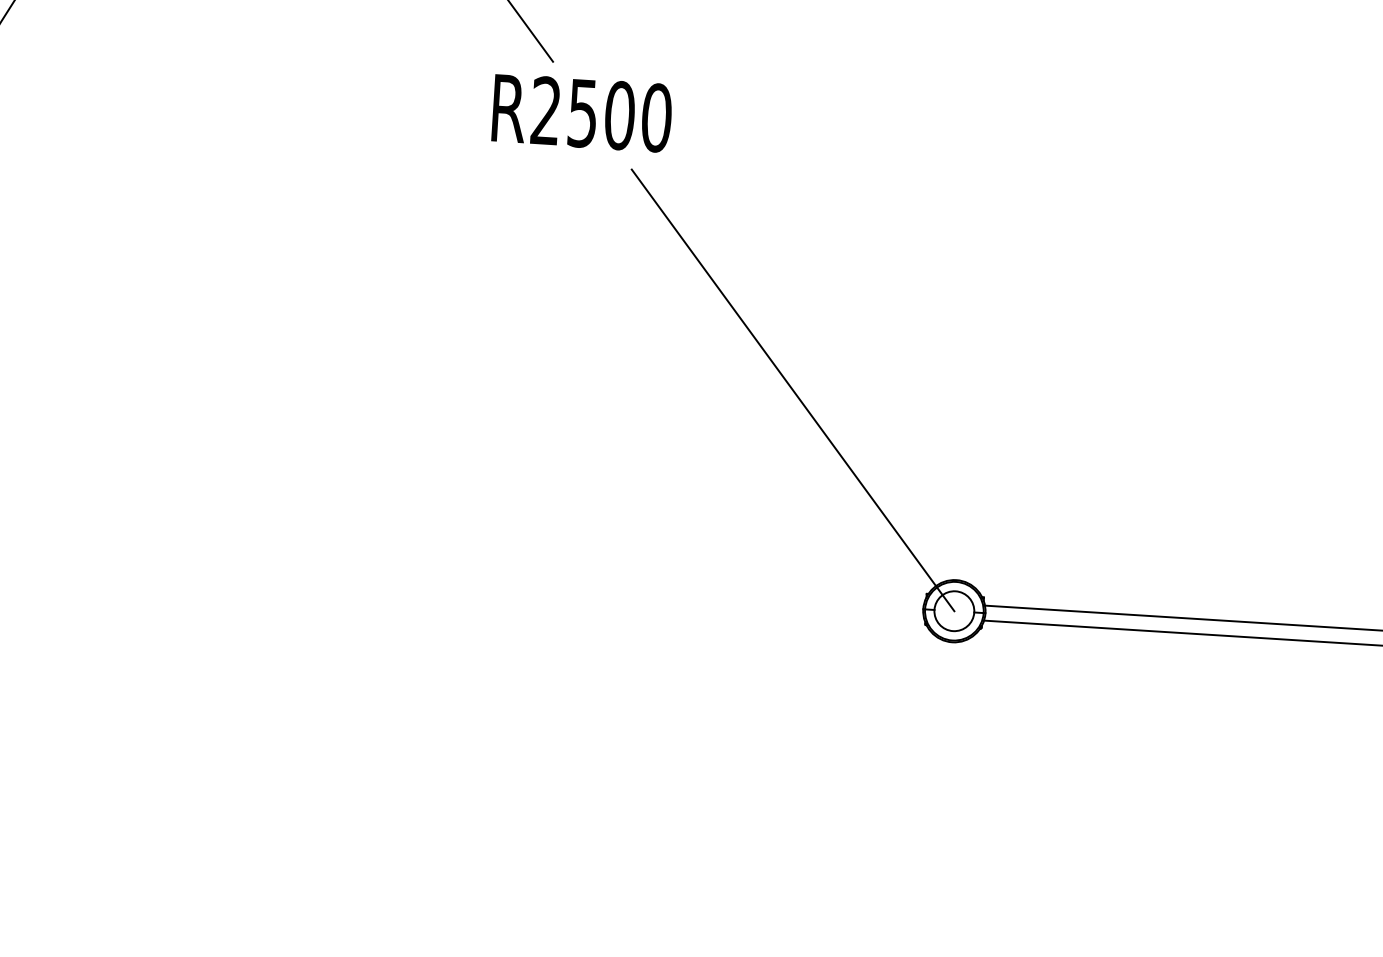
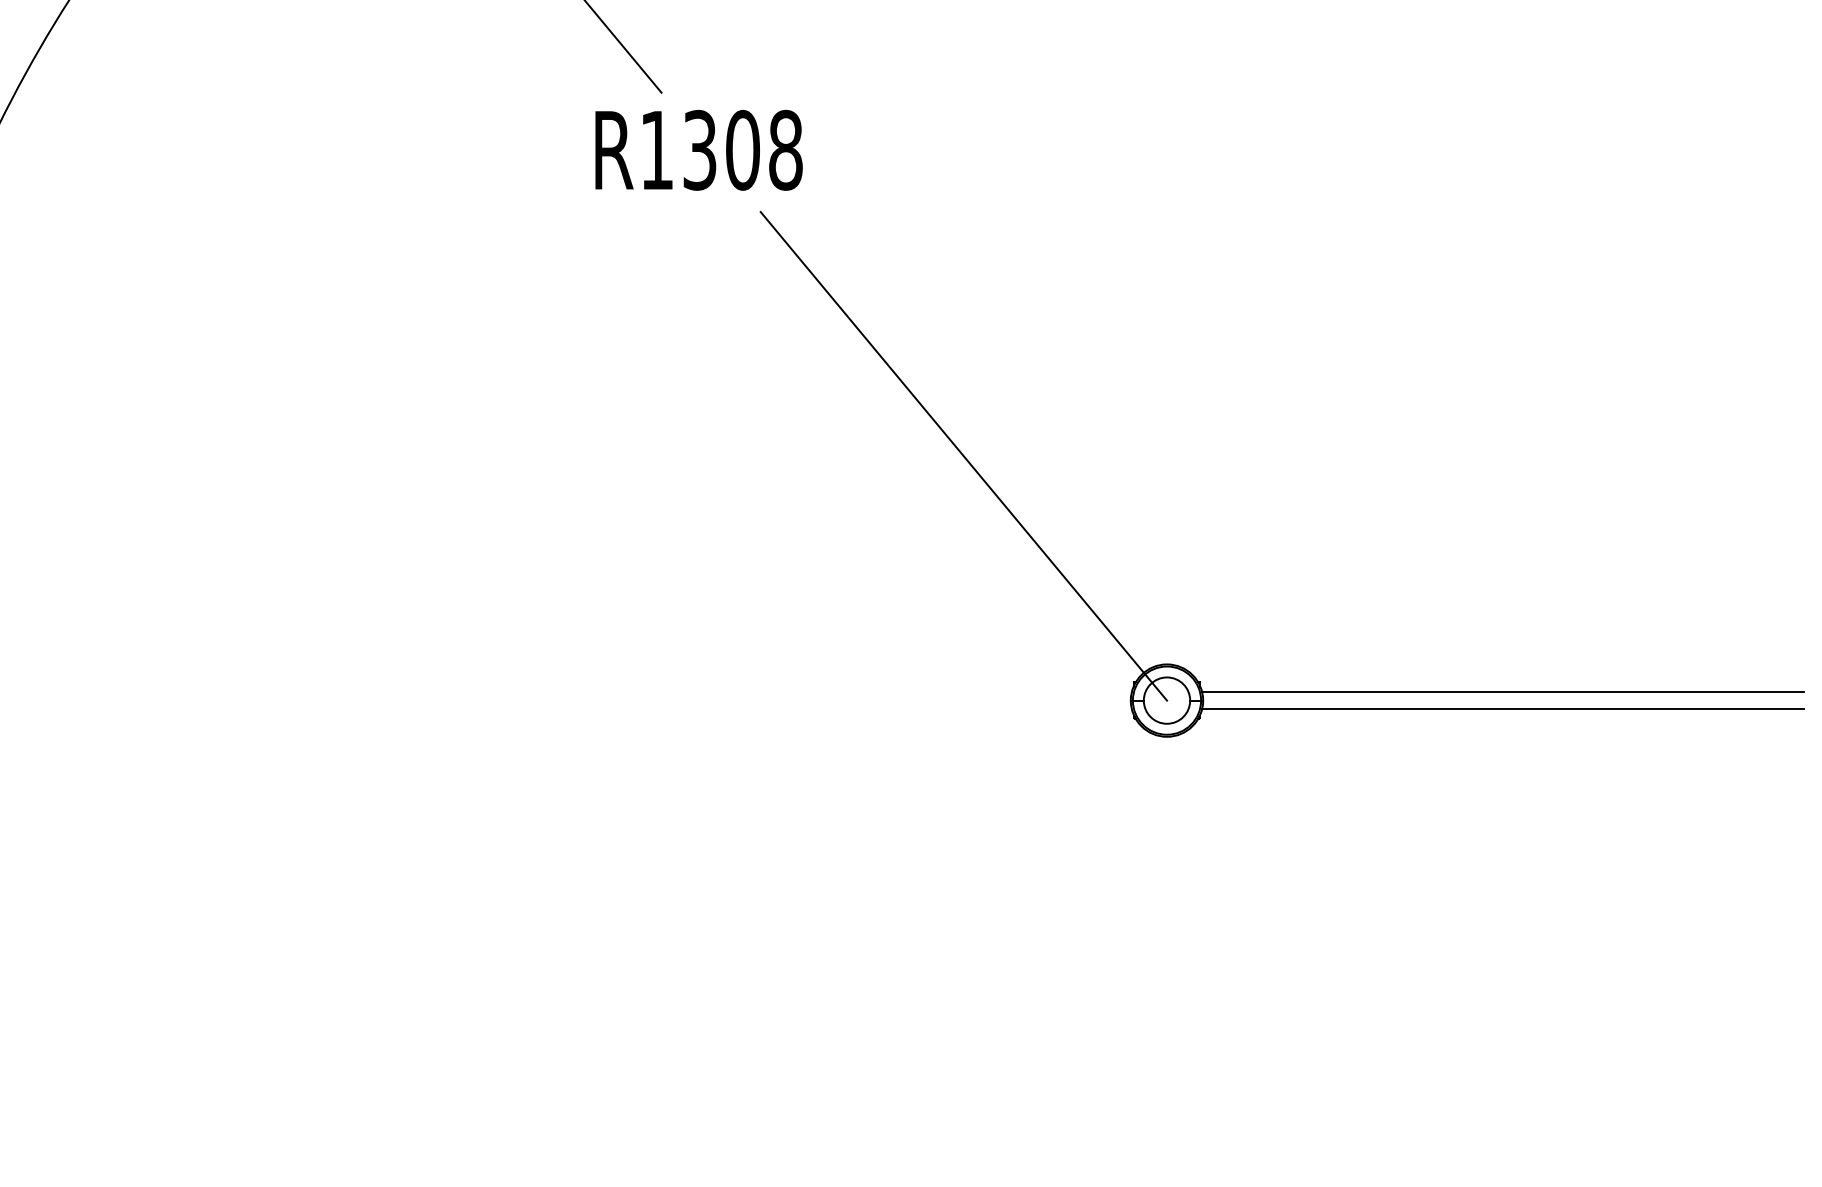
text: (601, 113) -> (721, 149), R2500 -> R1308

